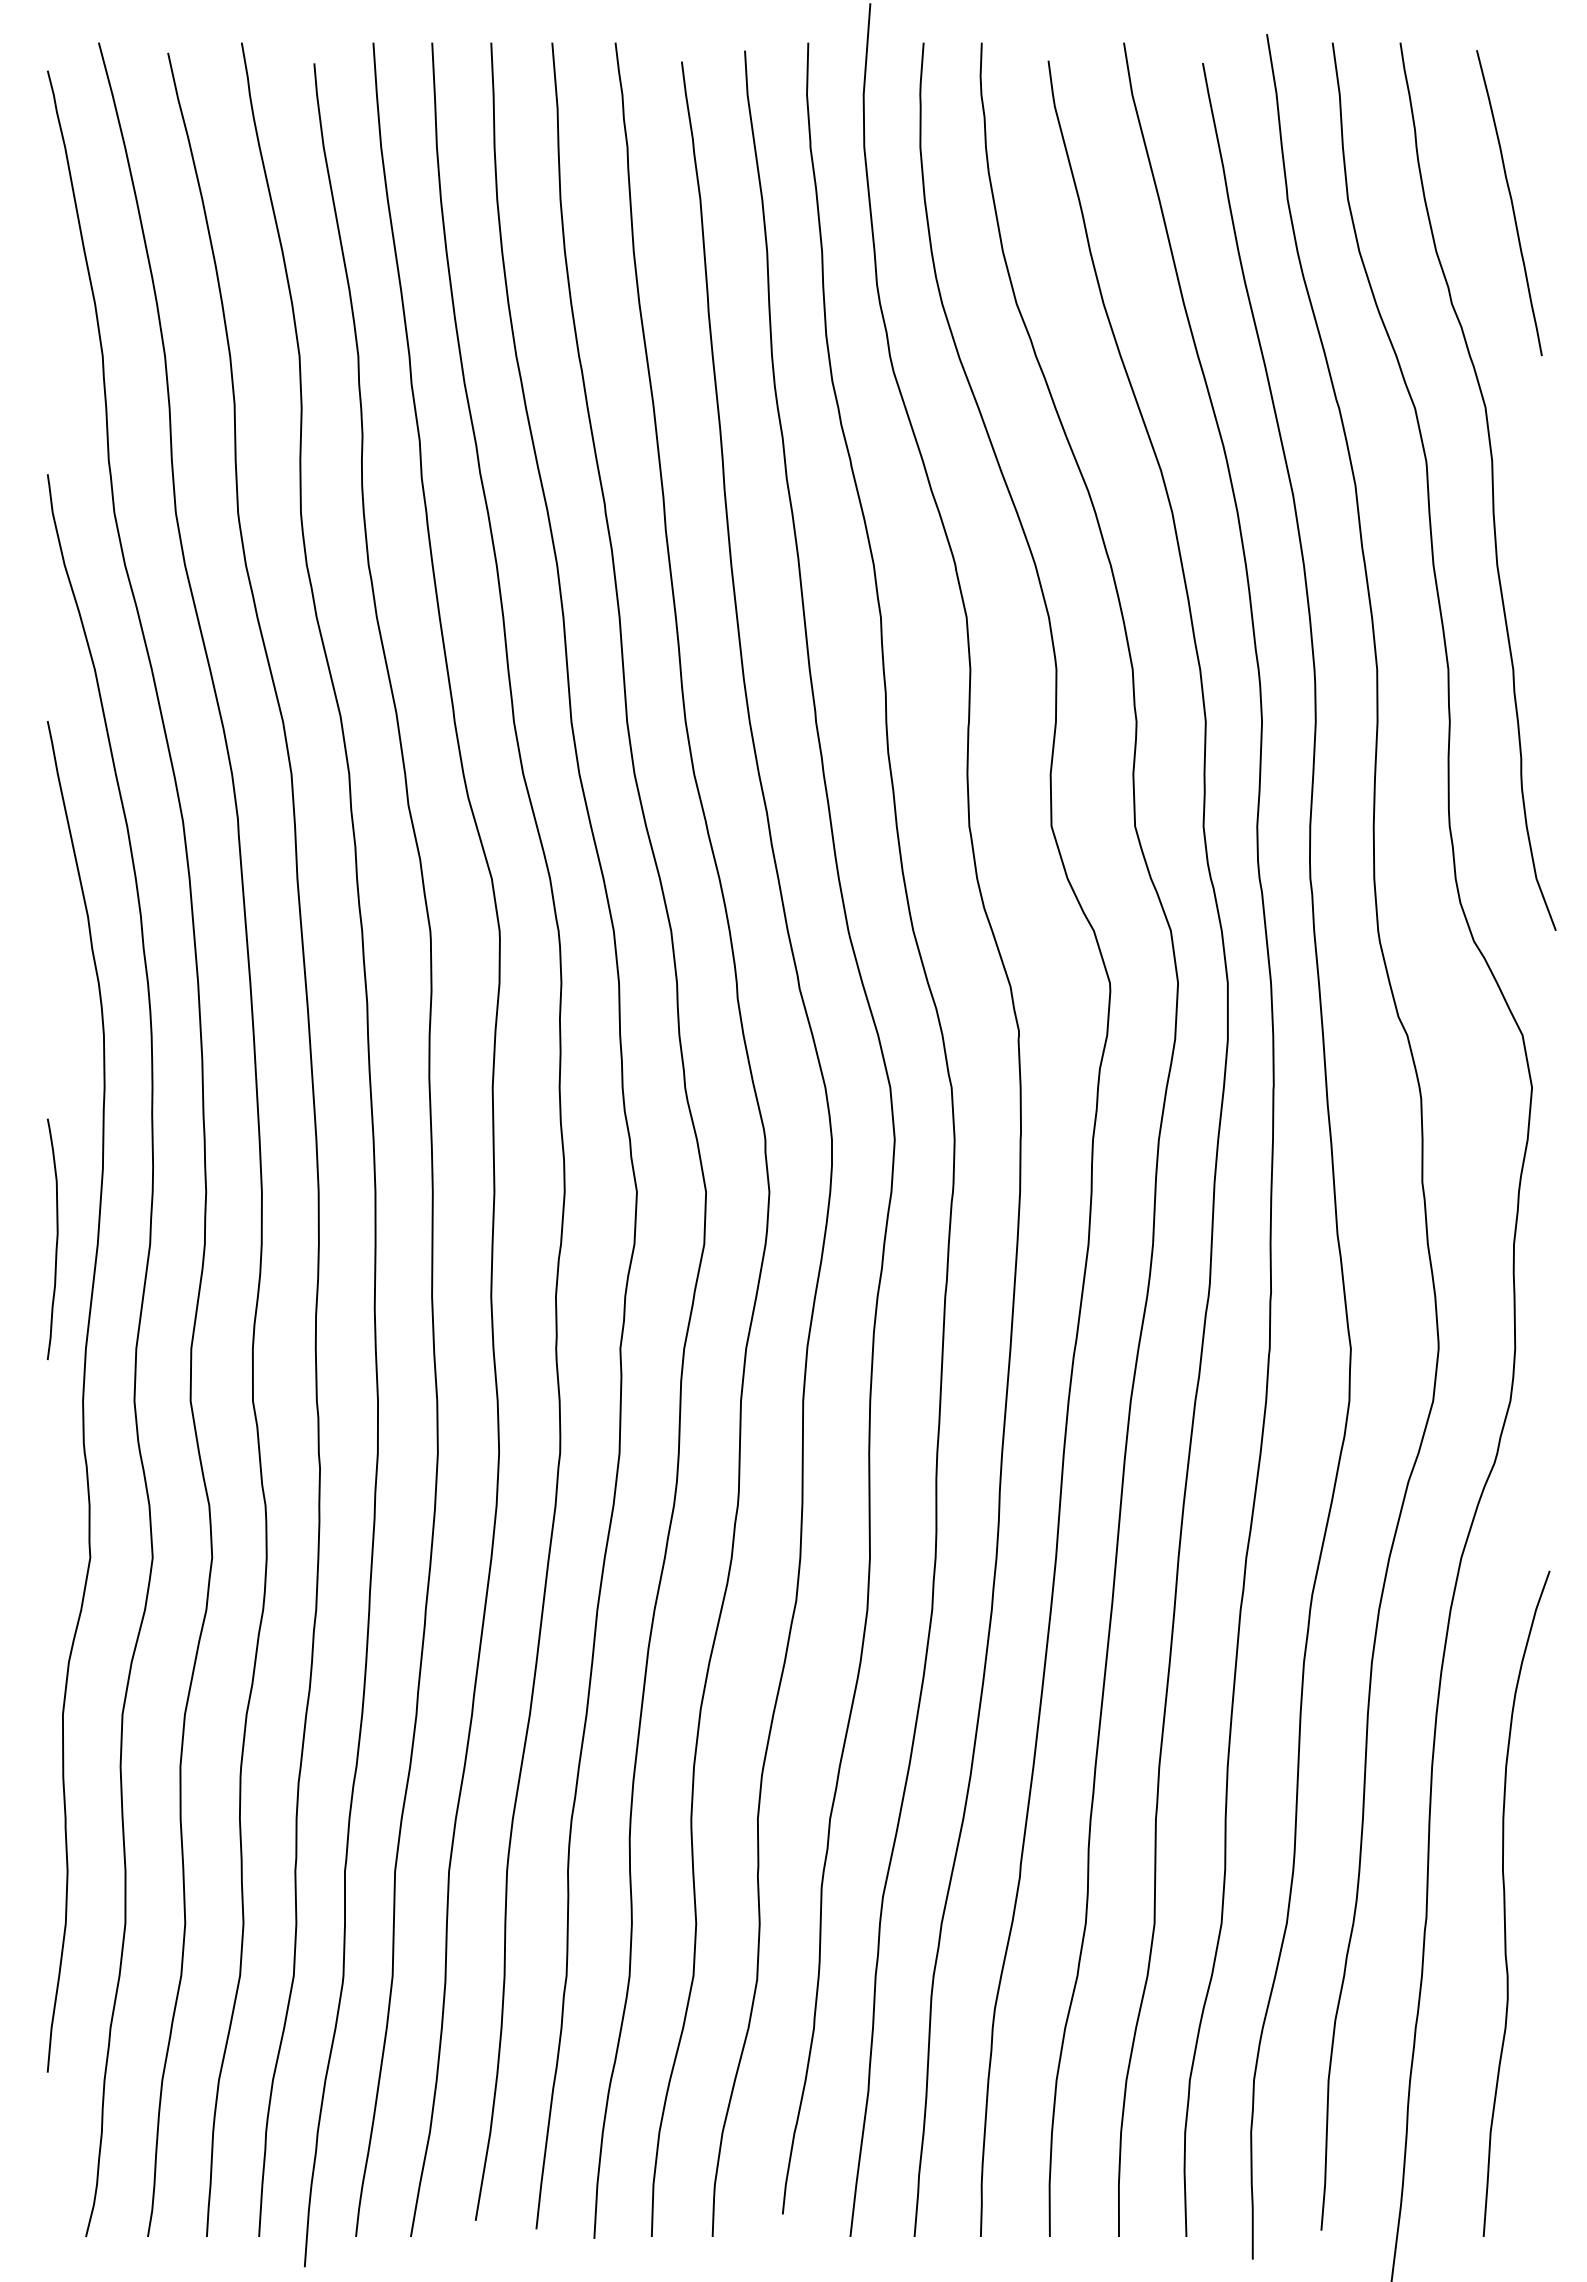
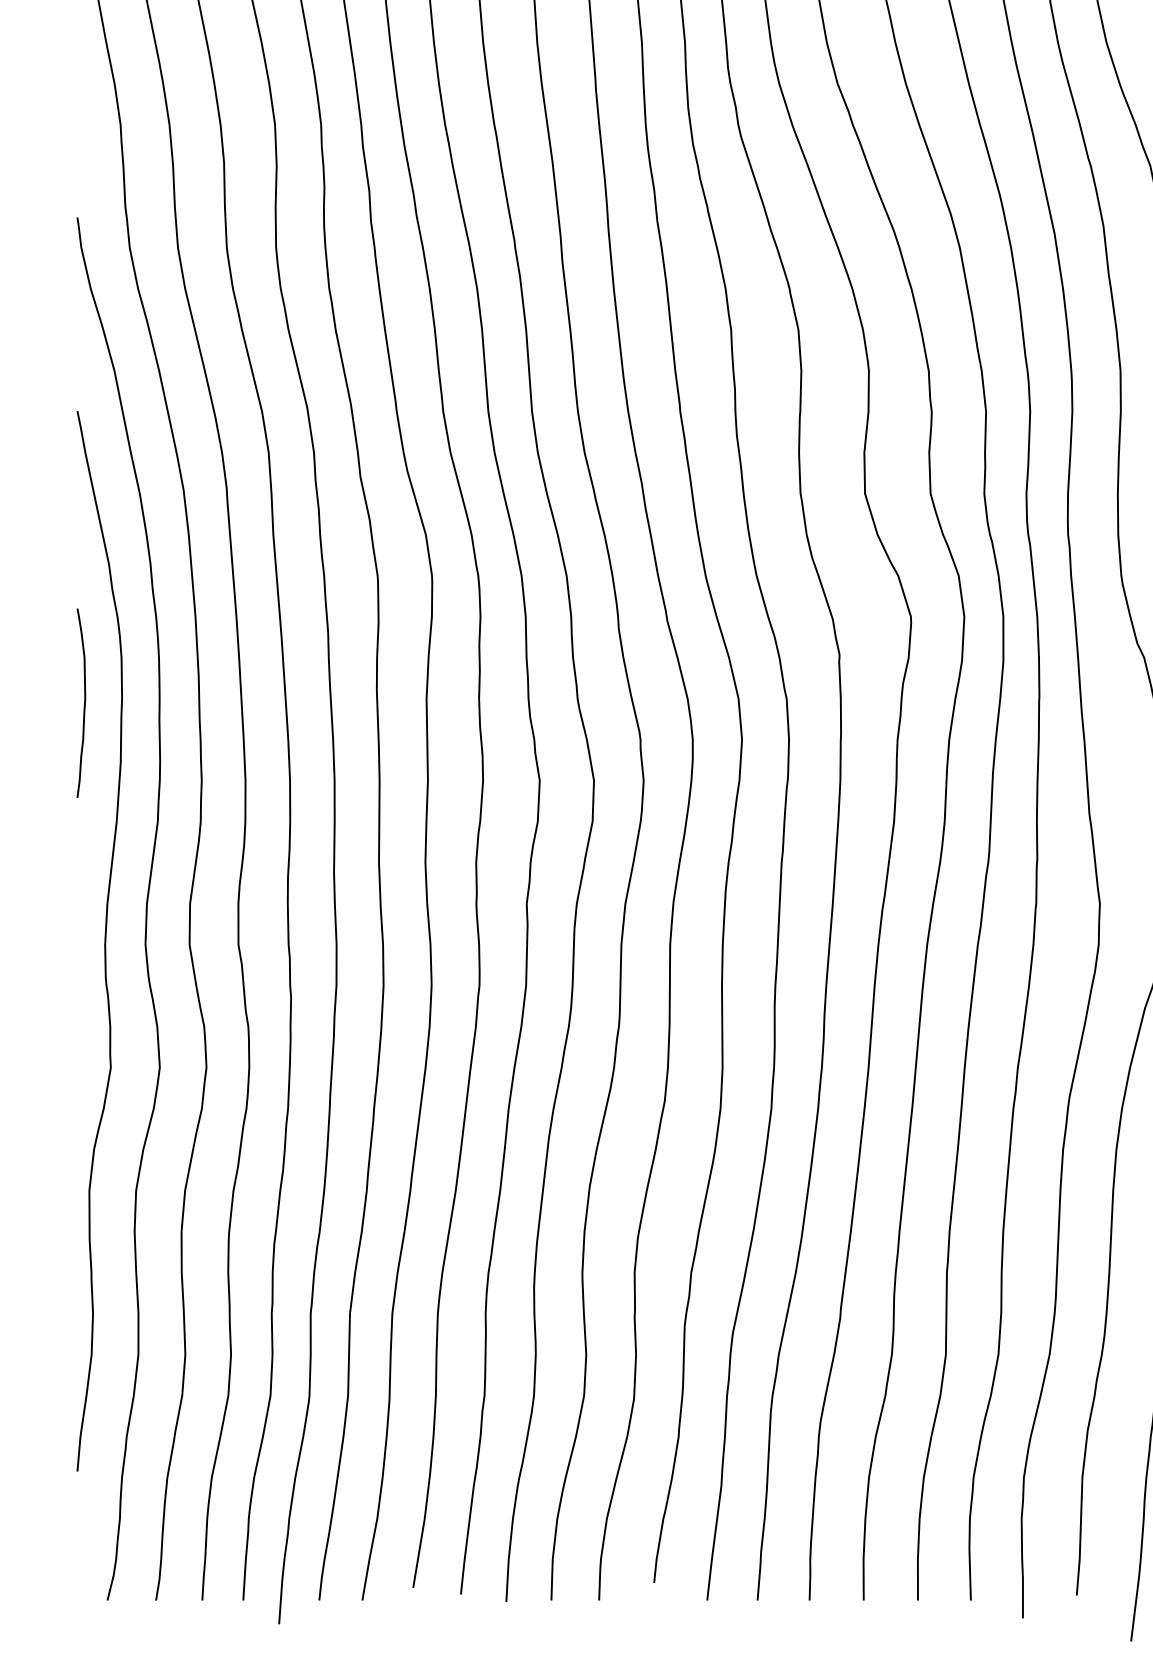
curve: (56, 1239) -> (84, 703), moved

